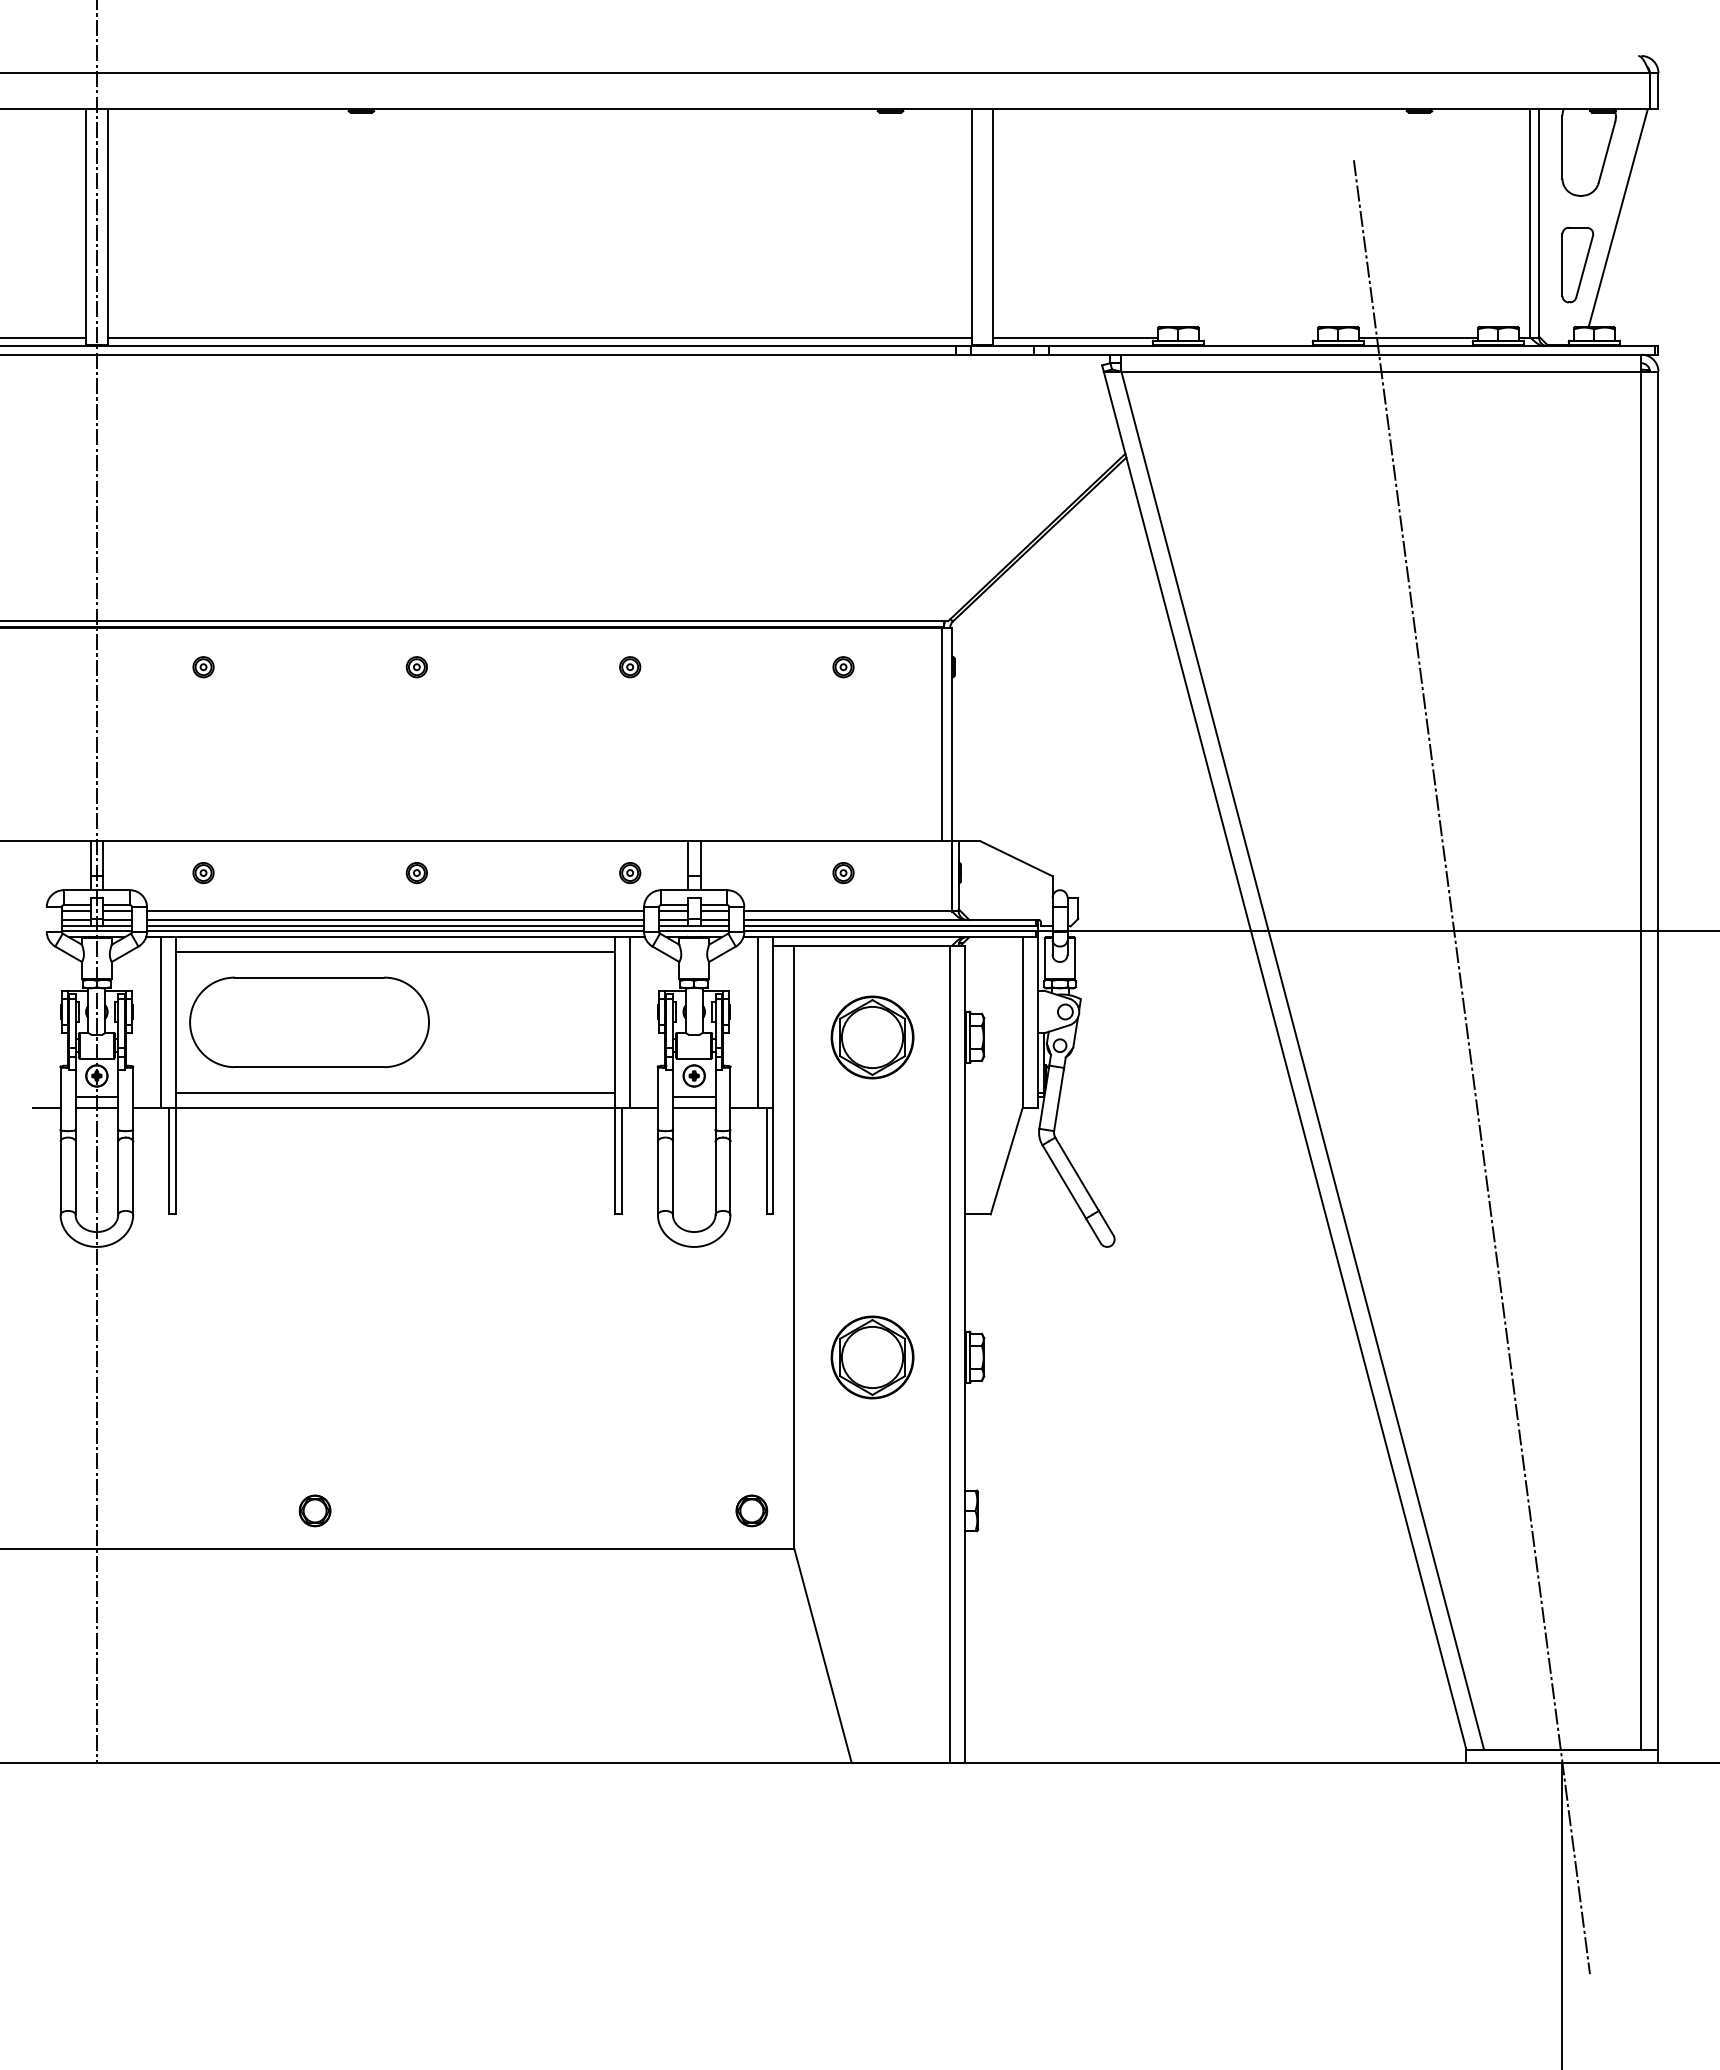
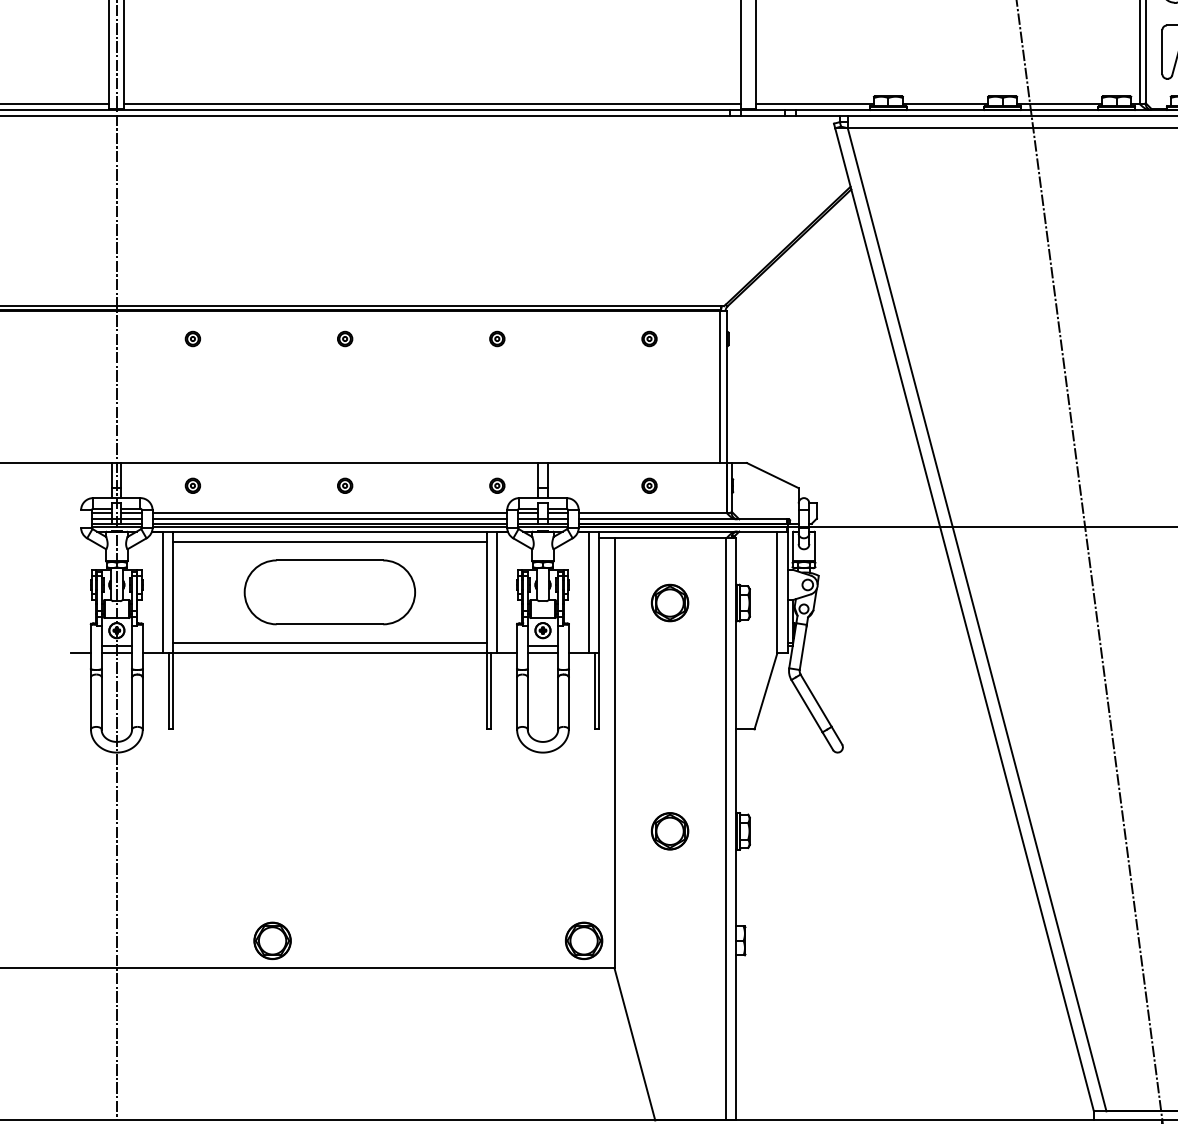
line: (1258, 337) -> (945, 103), added
part: (309, 1022) -> (329, 592), moved
part: (871, 1036) -> (669, 602), size x0.62
part: (871, 1356) -> (669, 830), size x0.62
part: (314, 1510) -> (272, 940), size x1.67
part: (751, 1510) -> (583, 940), size x1.67

